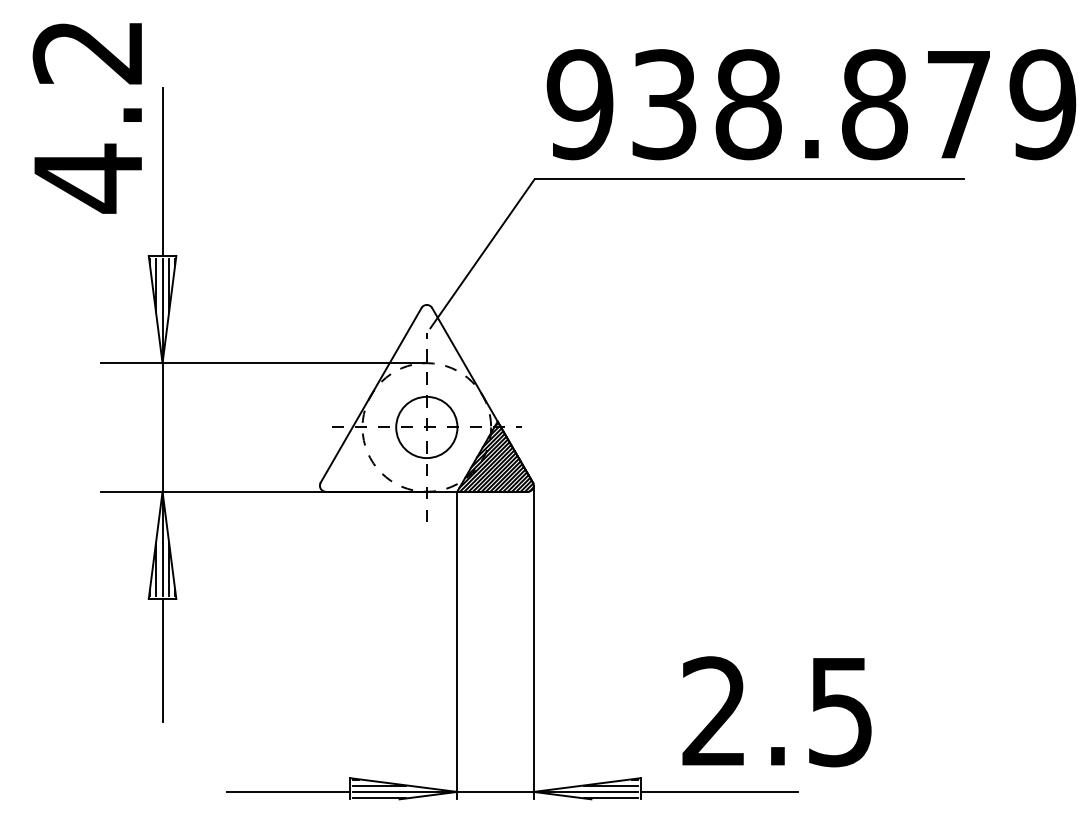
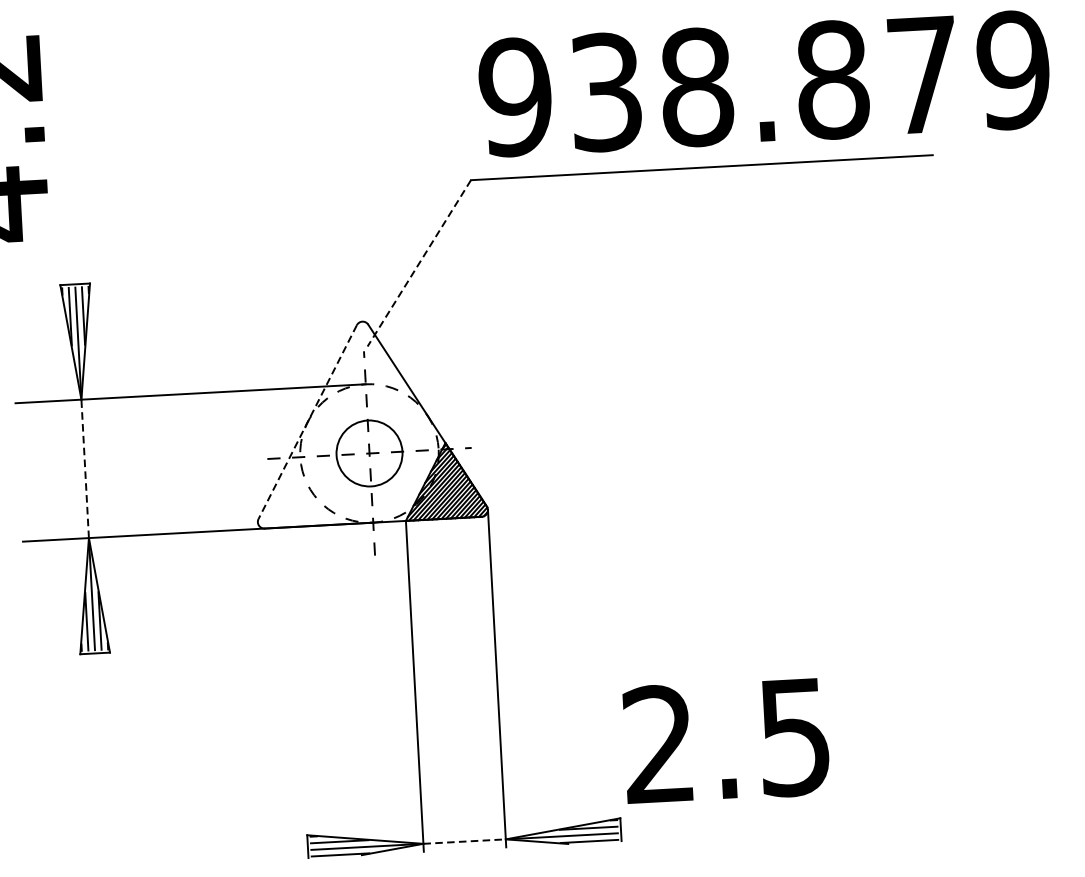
line: (162, 171) -> (70, 193), removed
line: (482, 253) -> (419, 263), solid -> dashed
line: (371, 395) -> (308, 422), solid -> dashed
line: (162, 426) -> (85, 467), solid -> dashed
line: (162, 660) -> (98, 719), removed
text: (776, 711) -> (725, 740), moved
line: (288, 791) -> (241, 853), removed
line: (495, 791) -> (464, 841), solid -> dashed
line: (719, 791) -> (705, 828), removed

